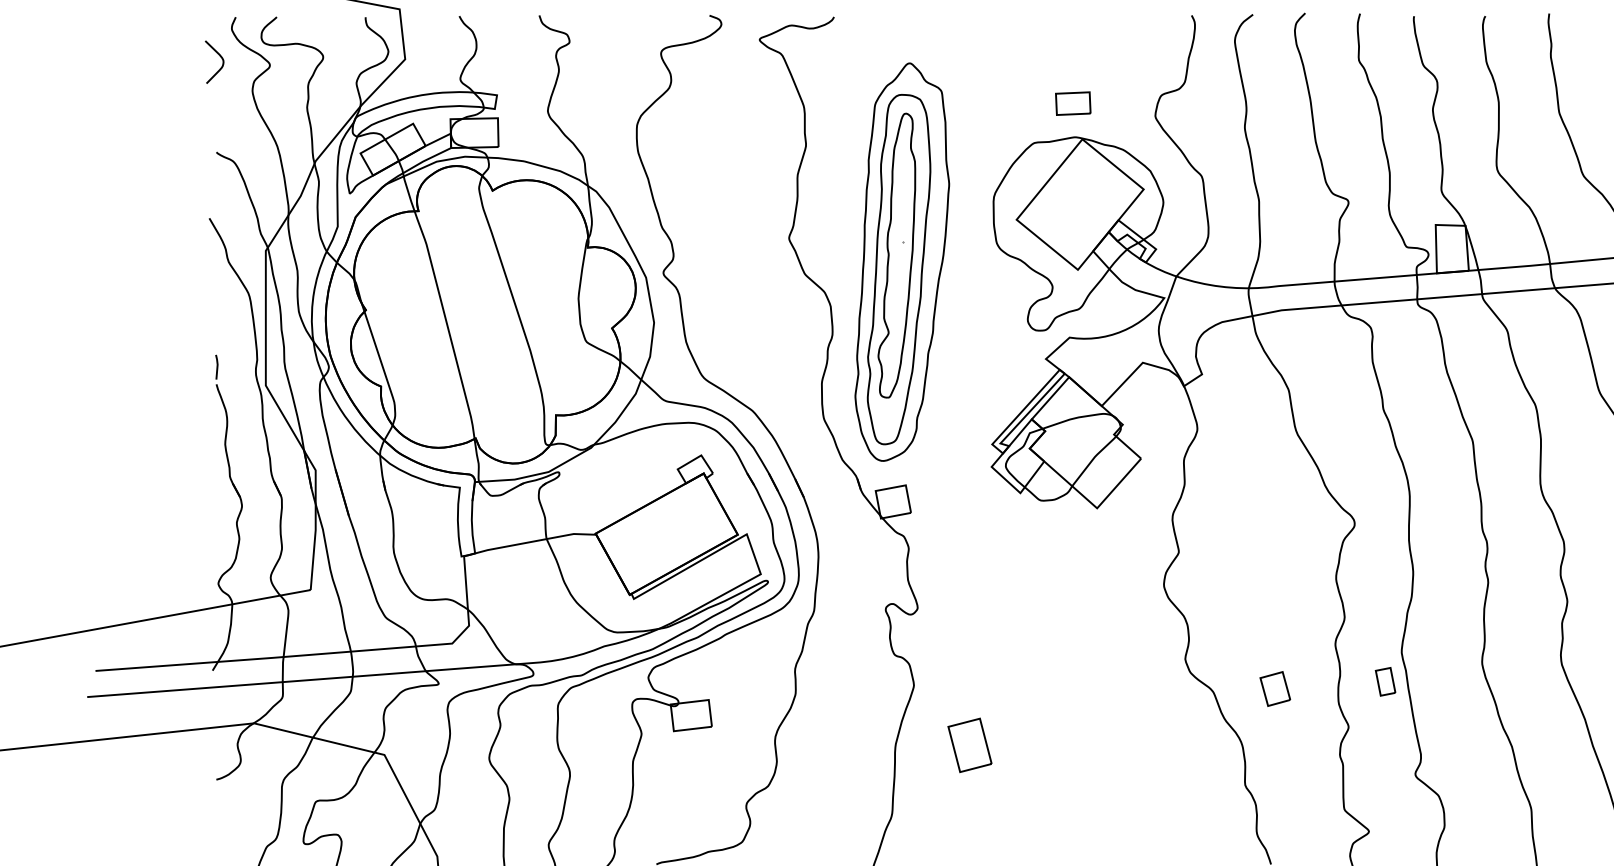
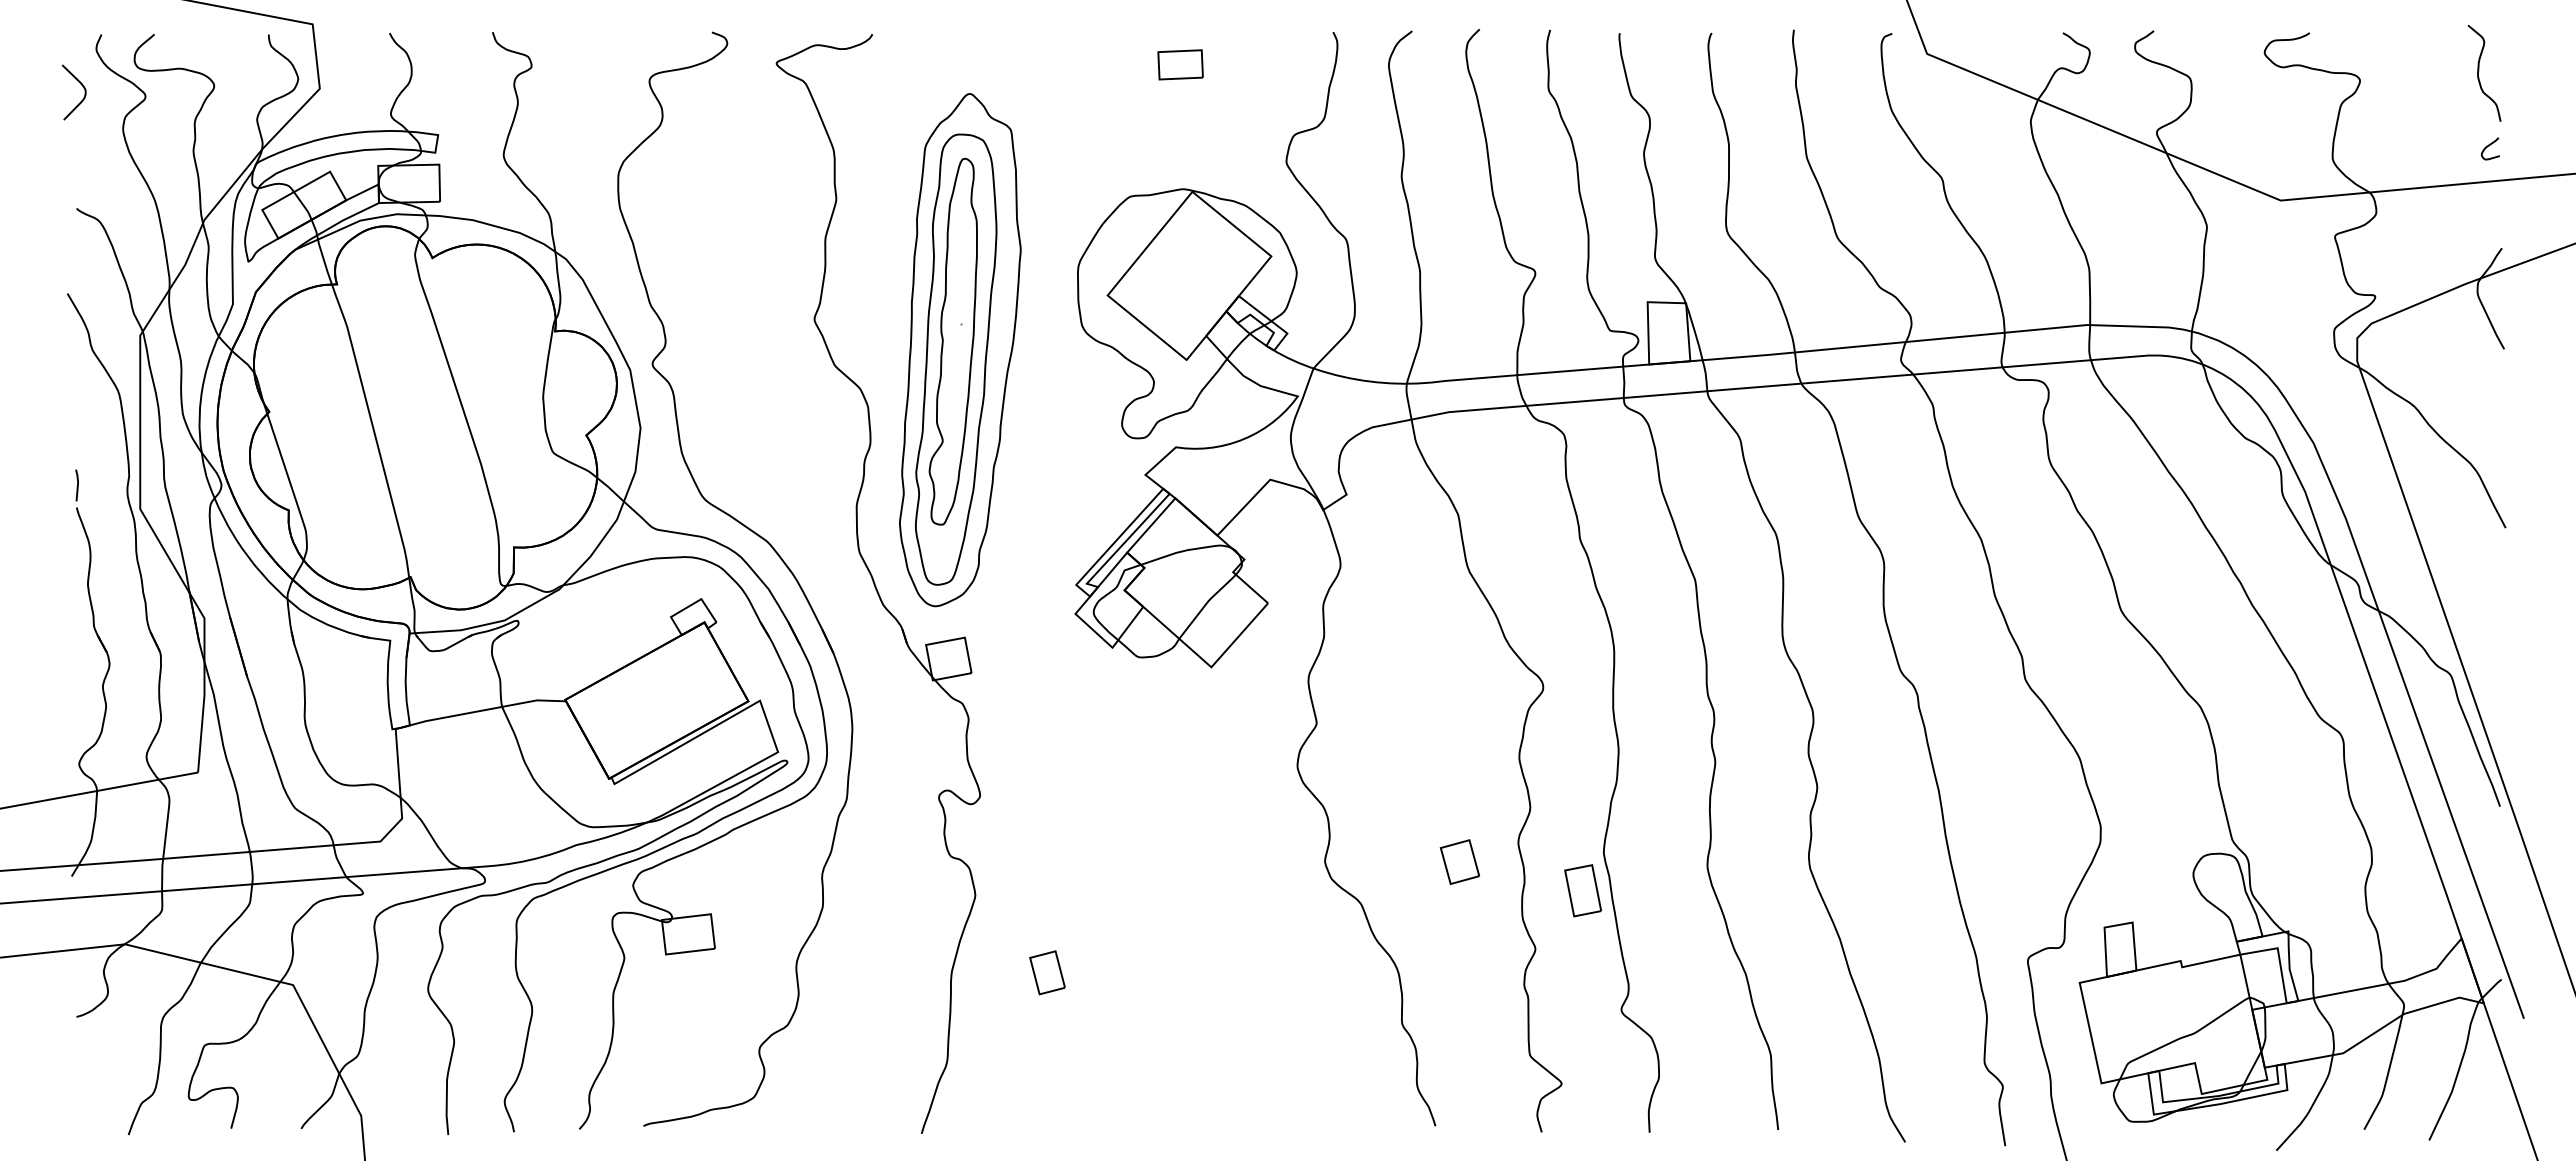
part: (1073, 103) -> (1180, 64), moved
part: (1385, 681) -> (1582, 890), size x1.43
part: (1274, 688) -> (1459, 861), moved
part: (969, 745) -> (1047, 972), size x0.62

